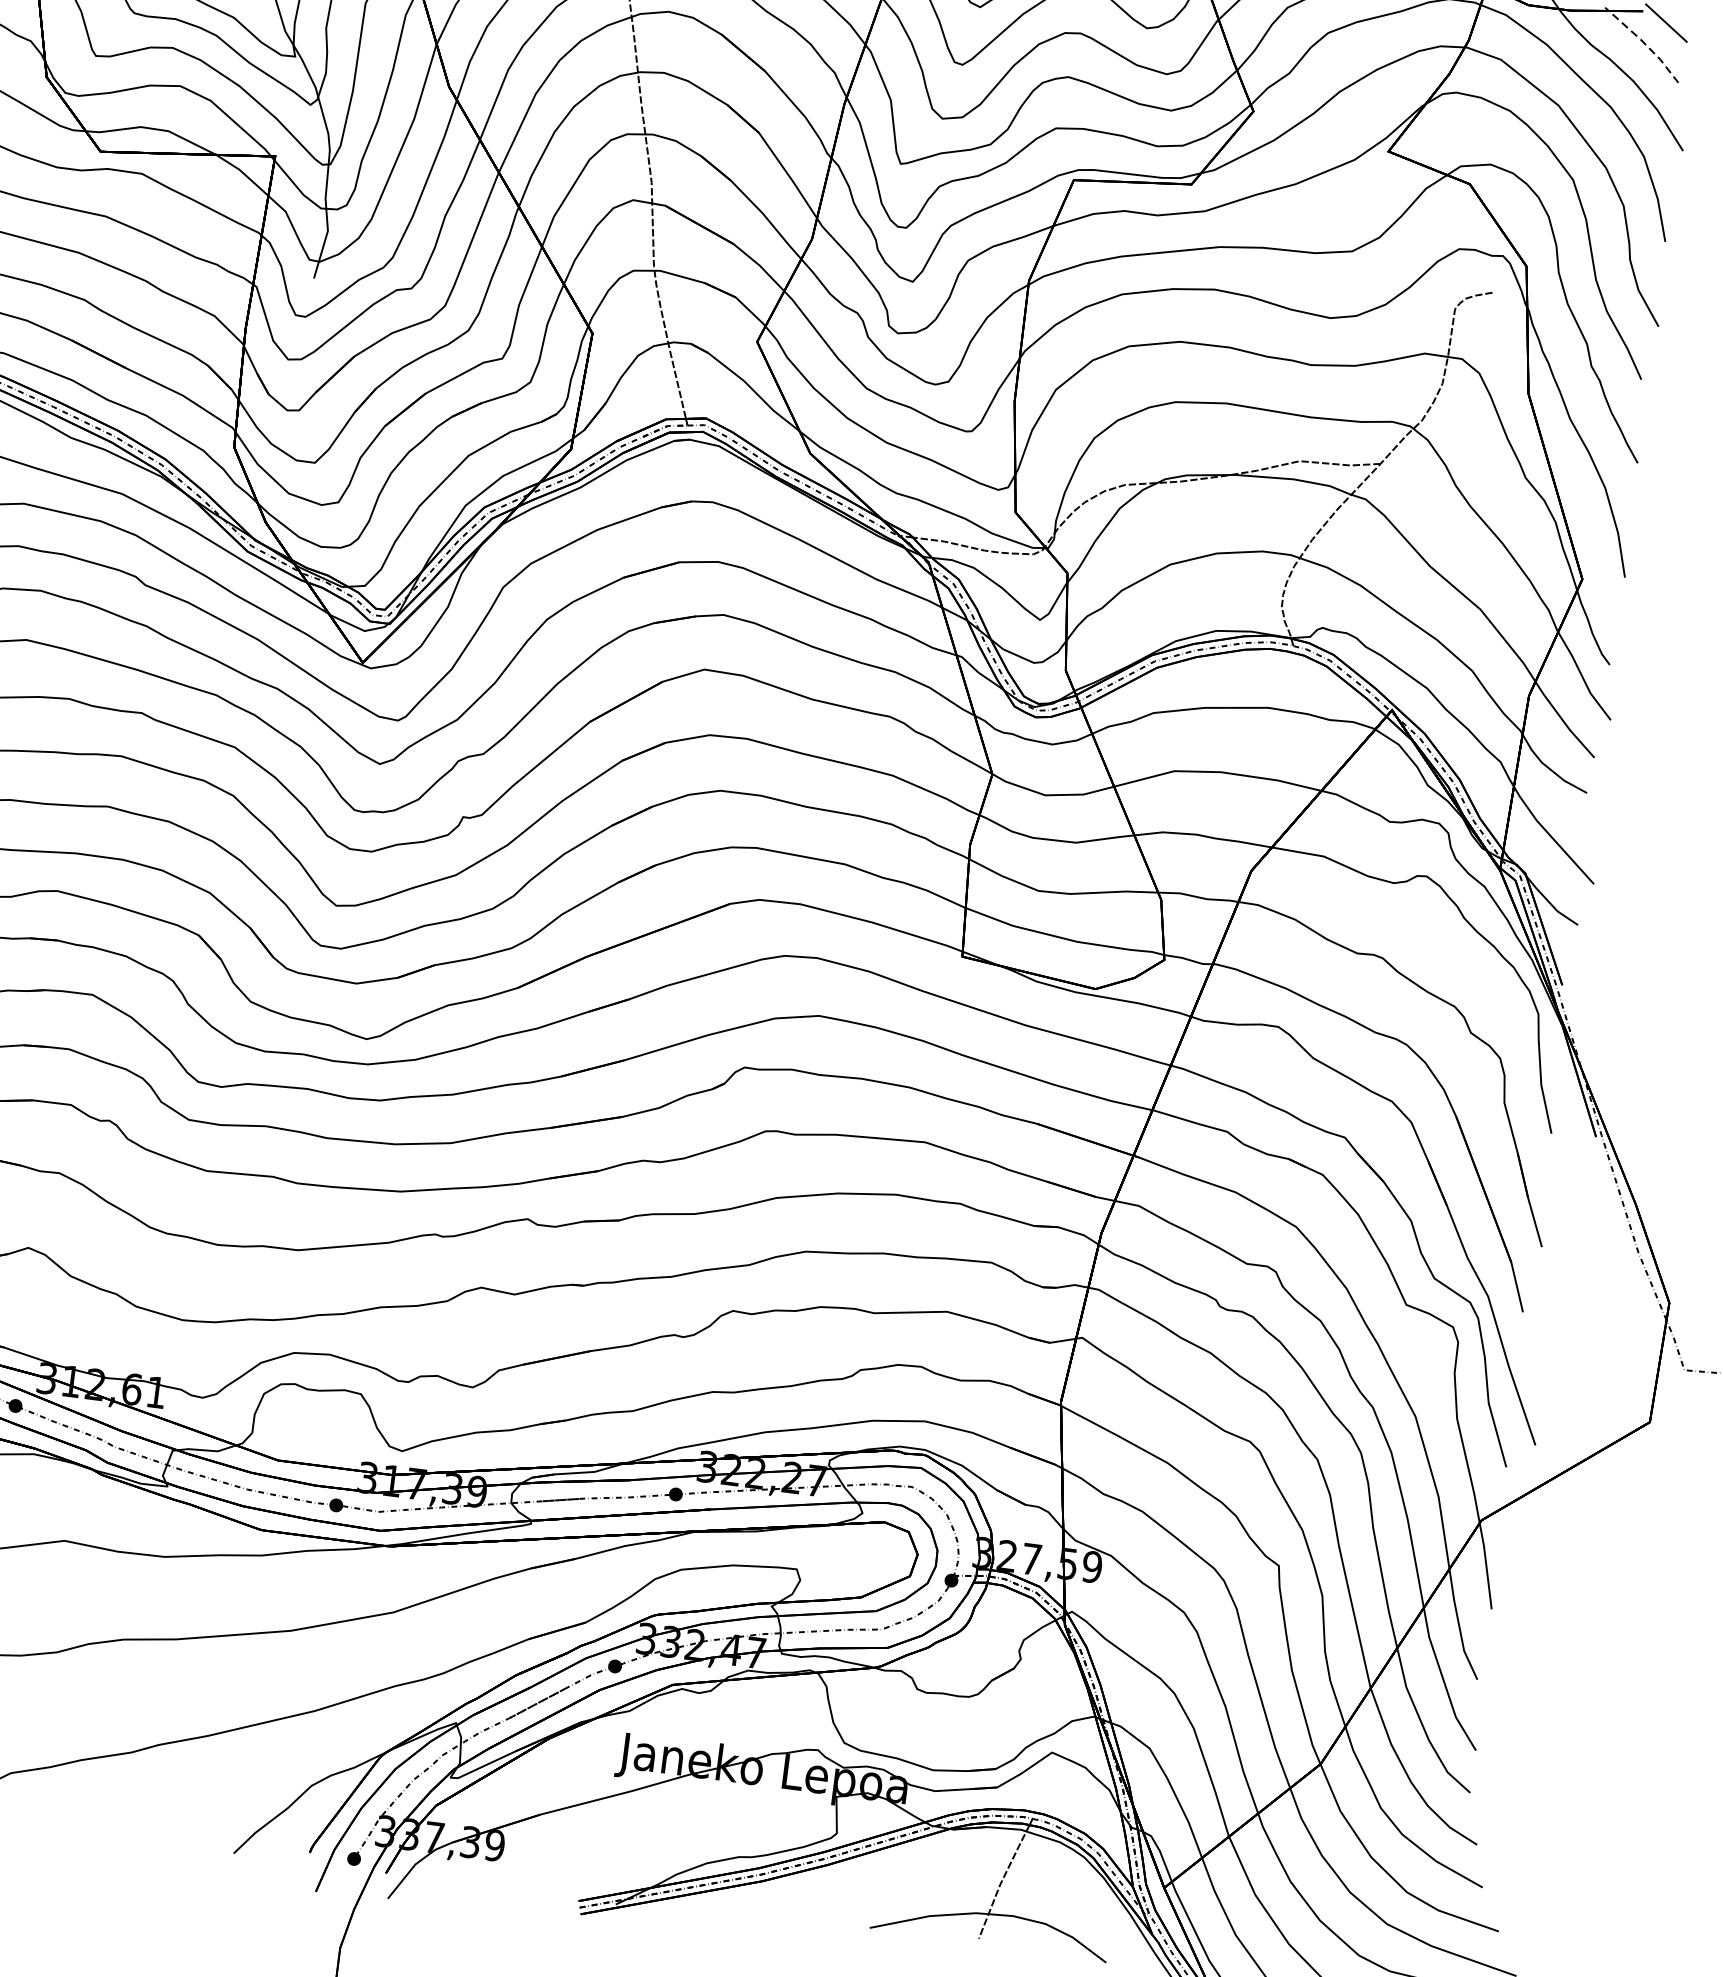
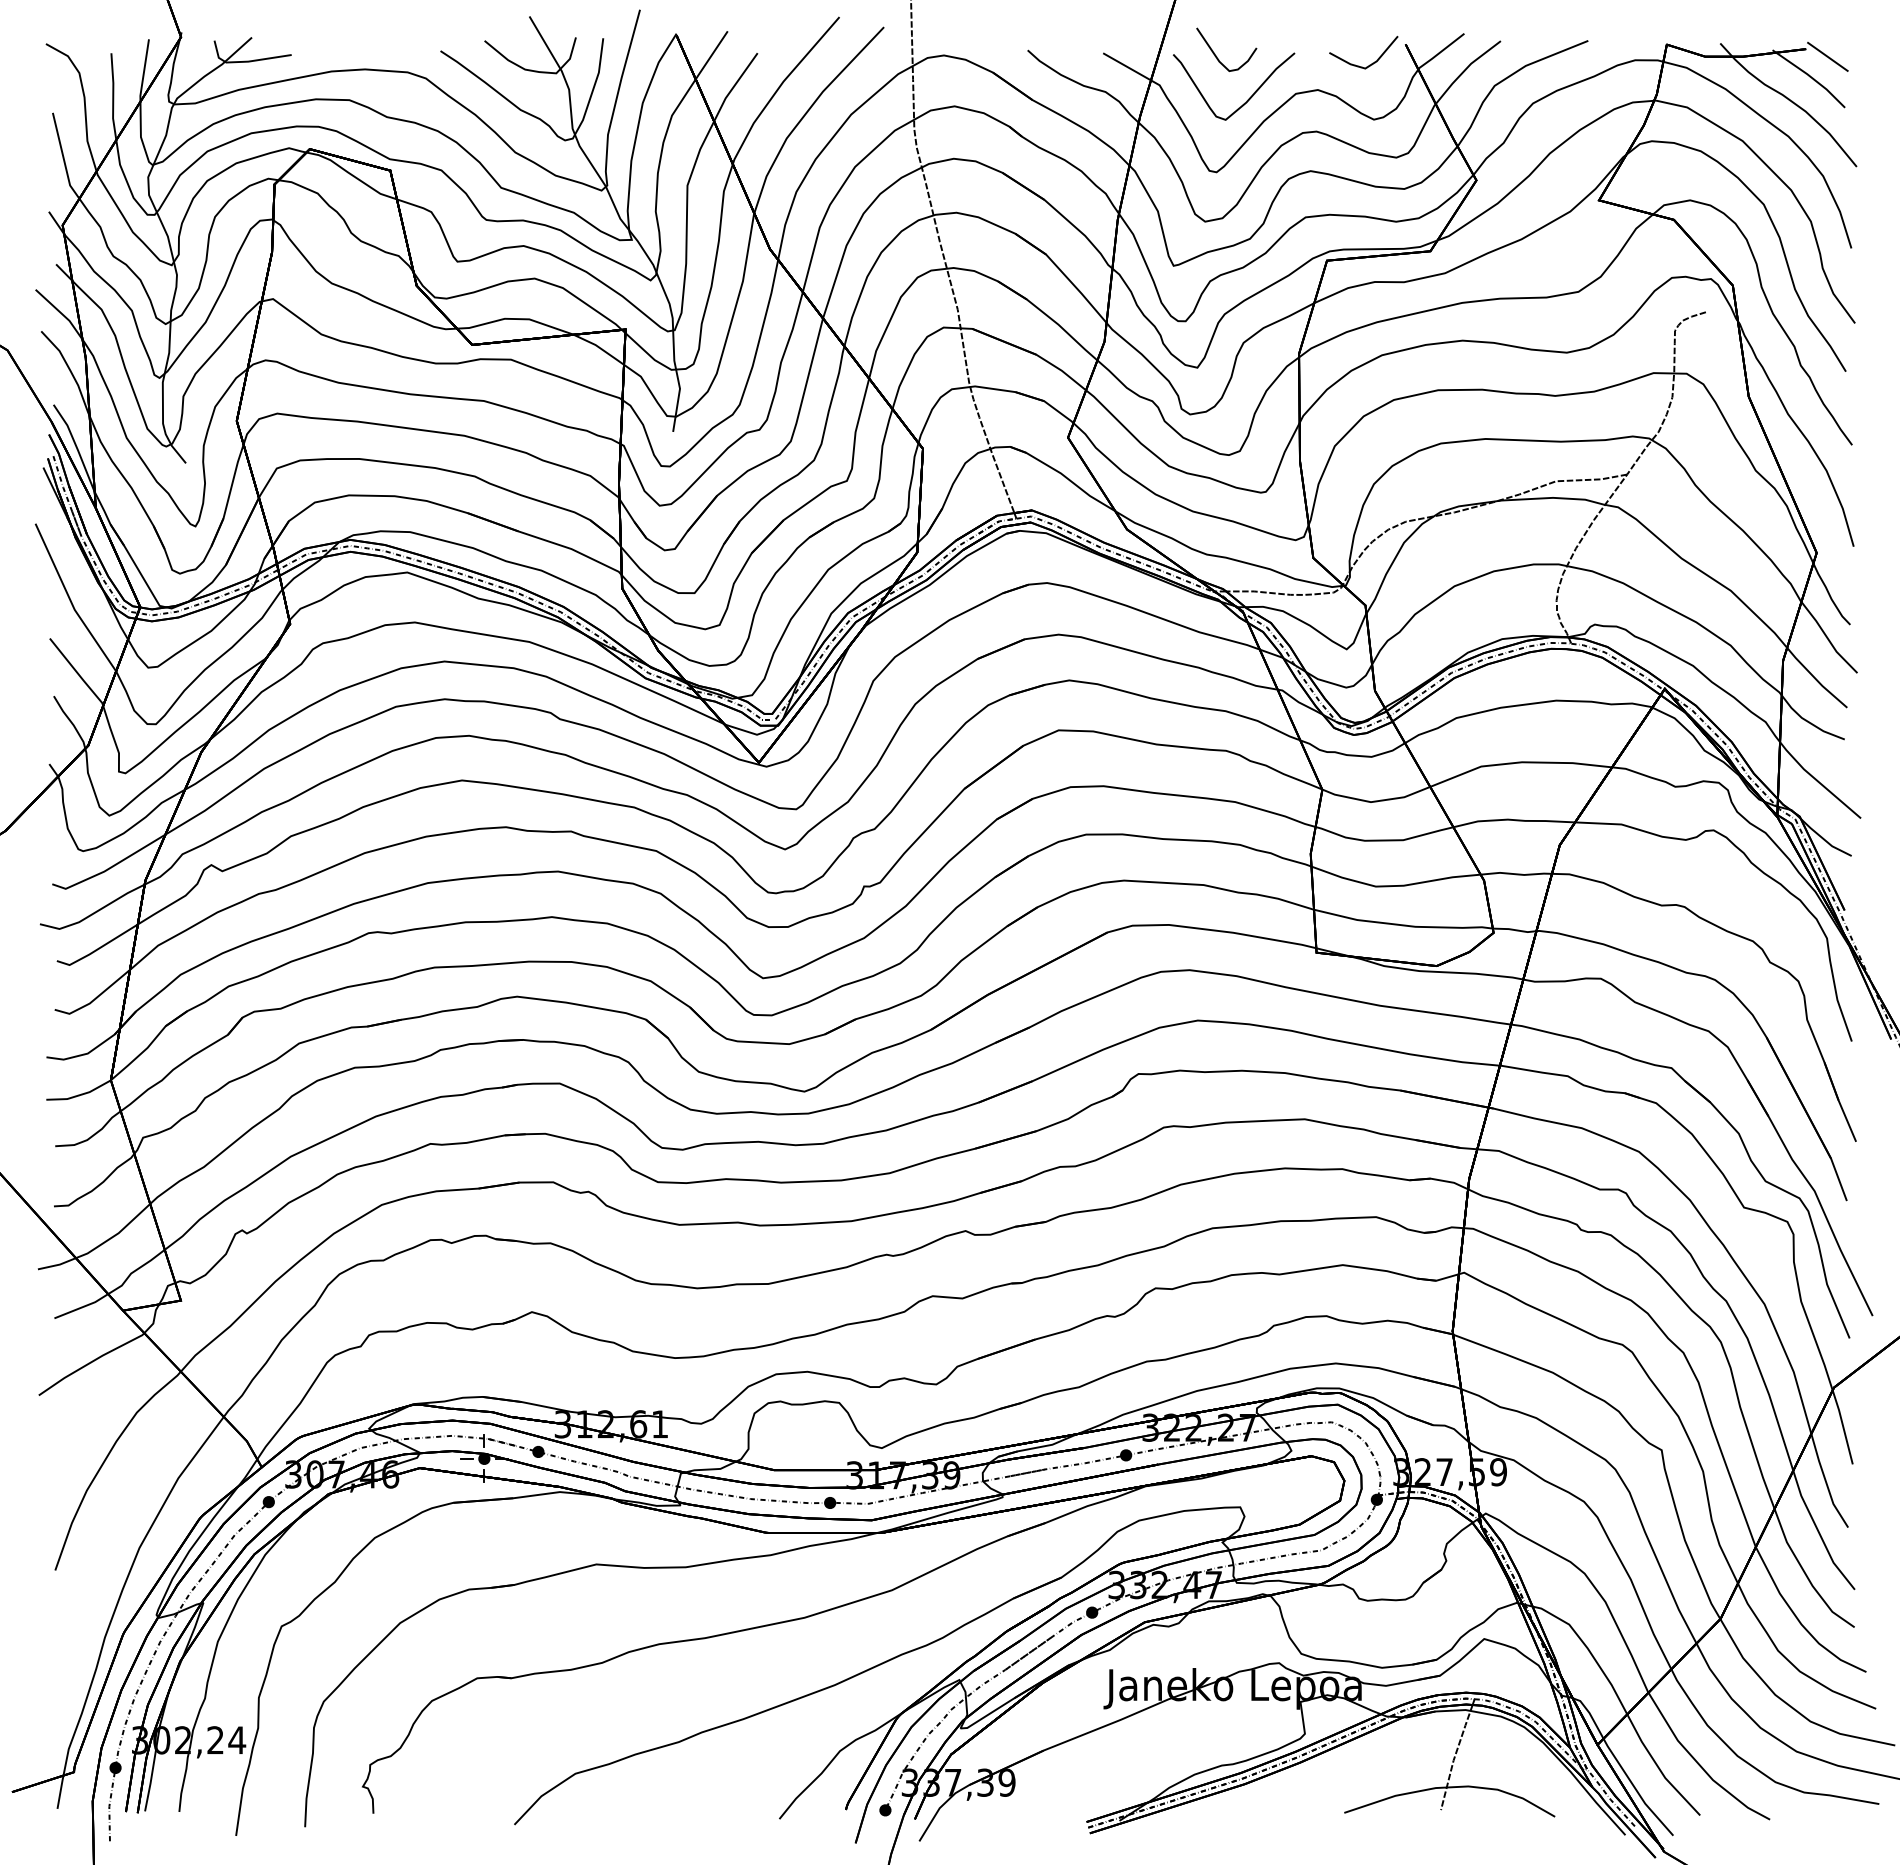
line: (1644, 42) -> (1810, 76), dashed -> solid

